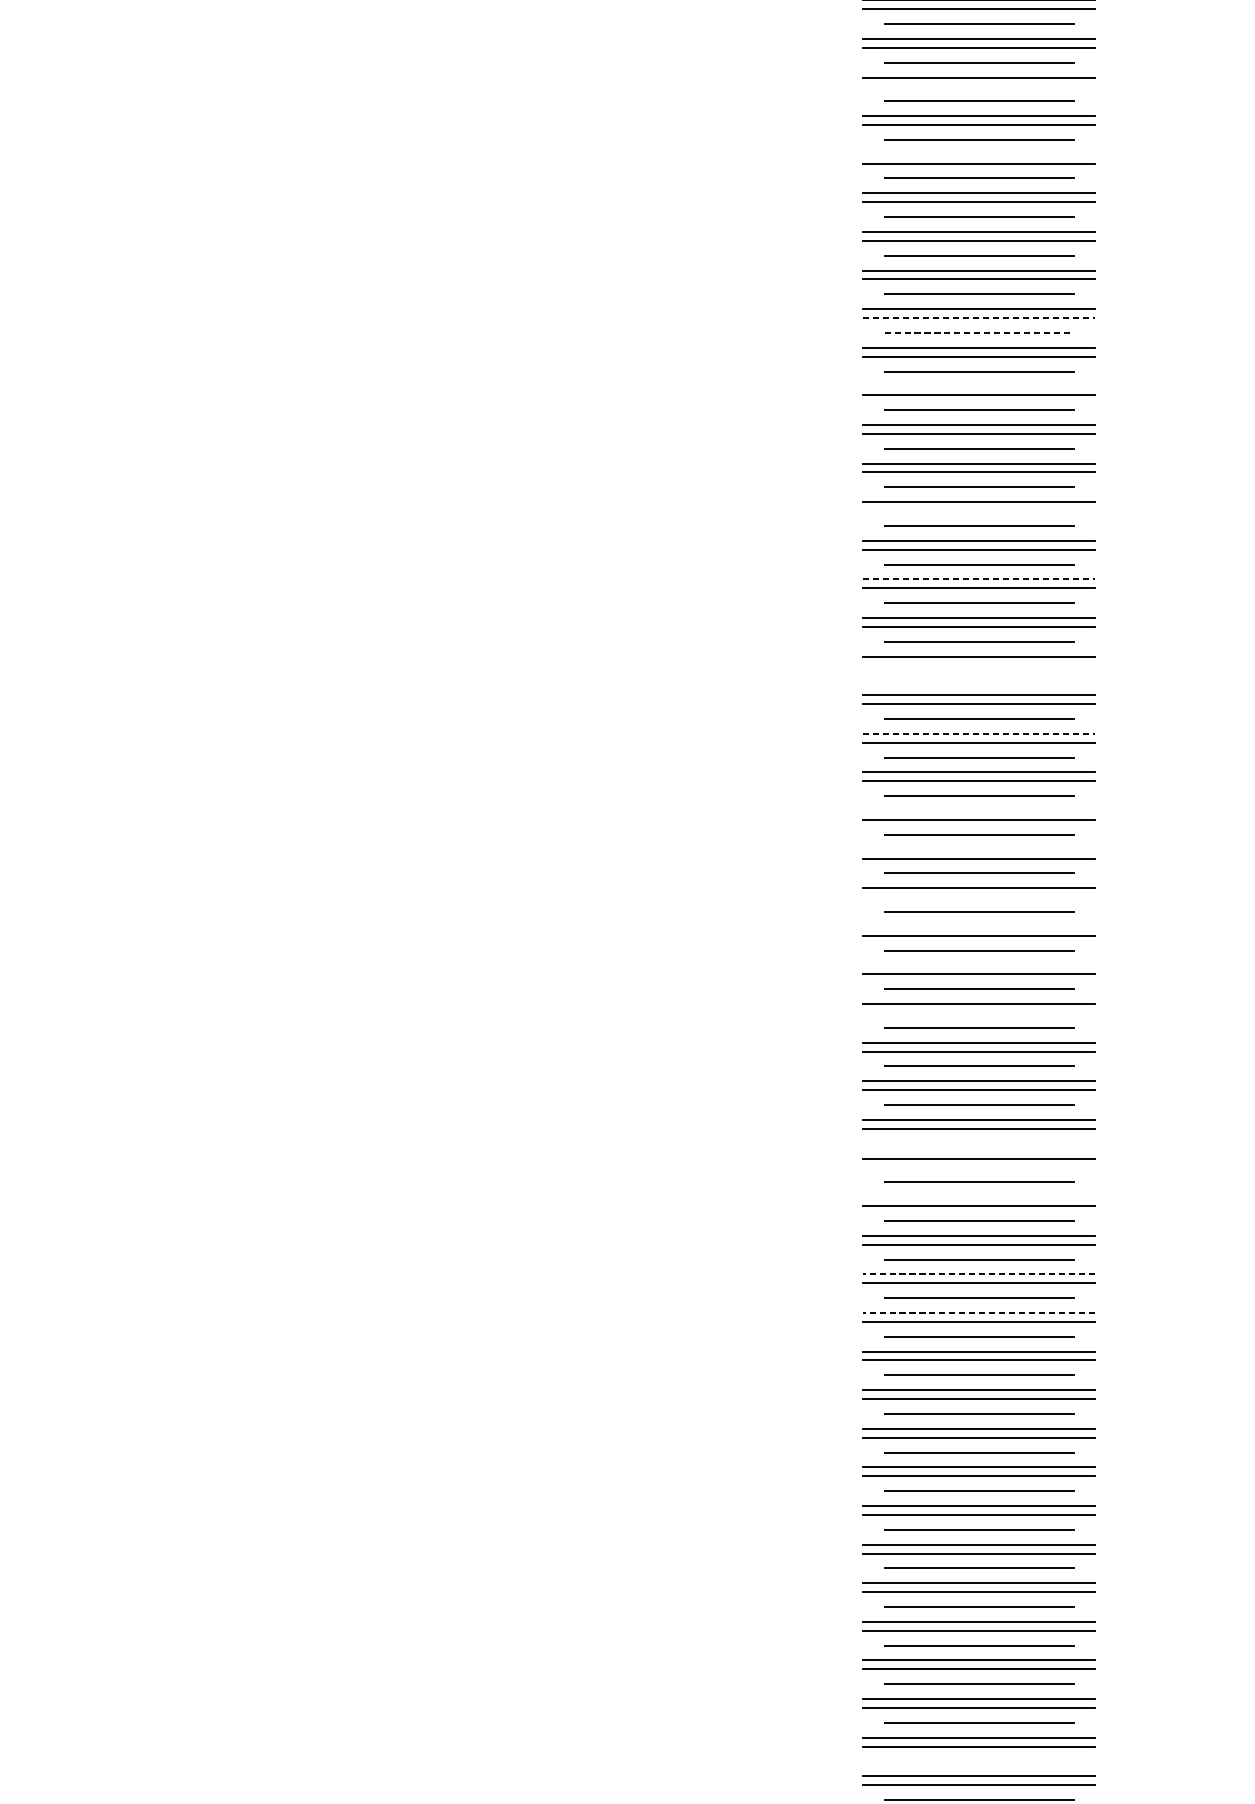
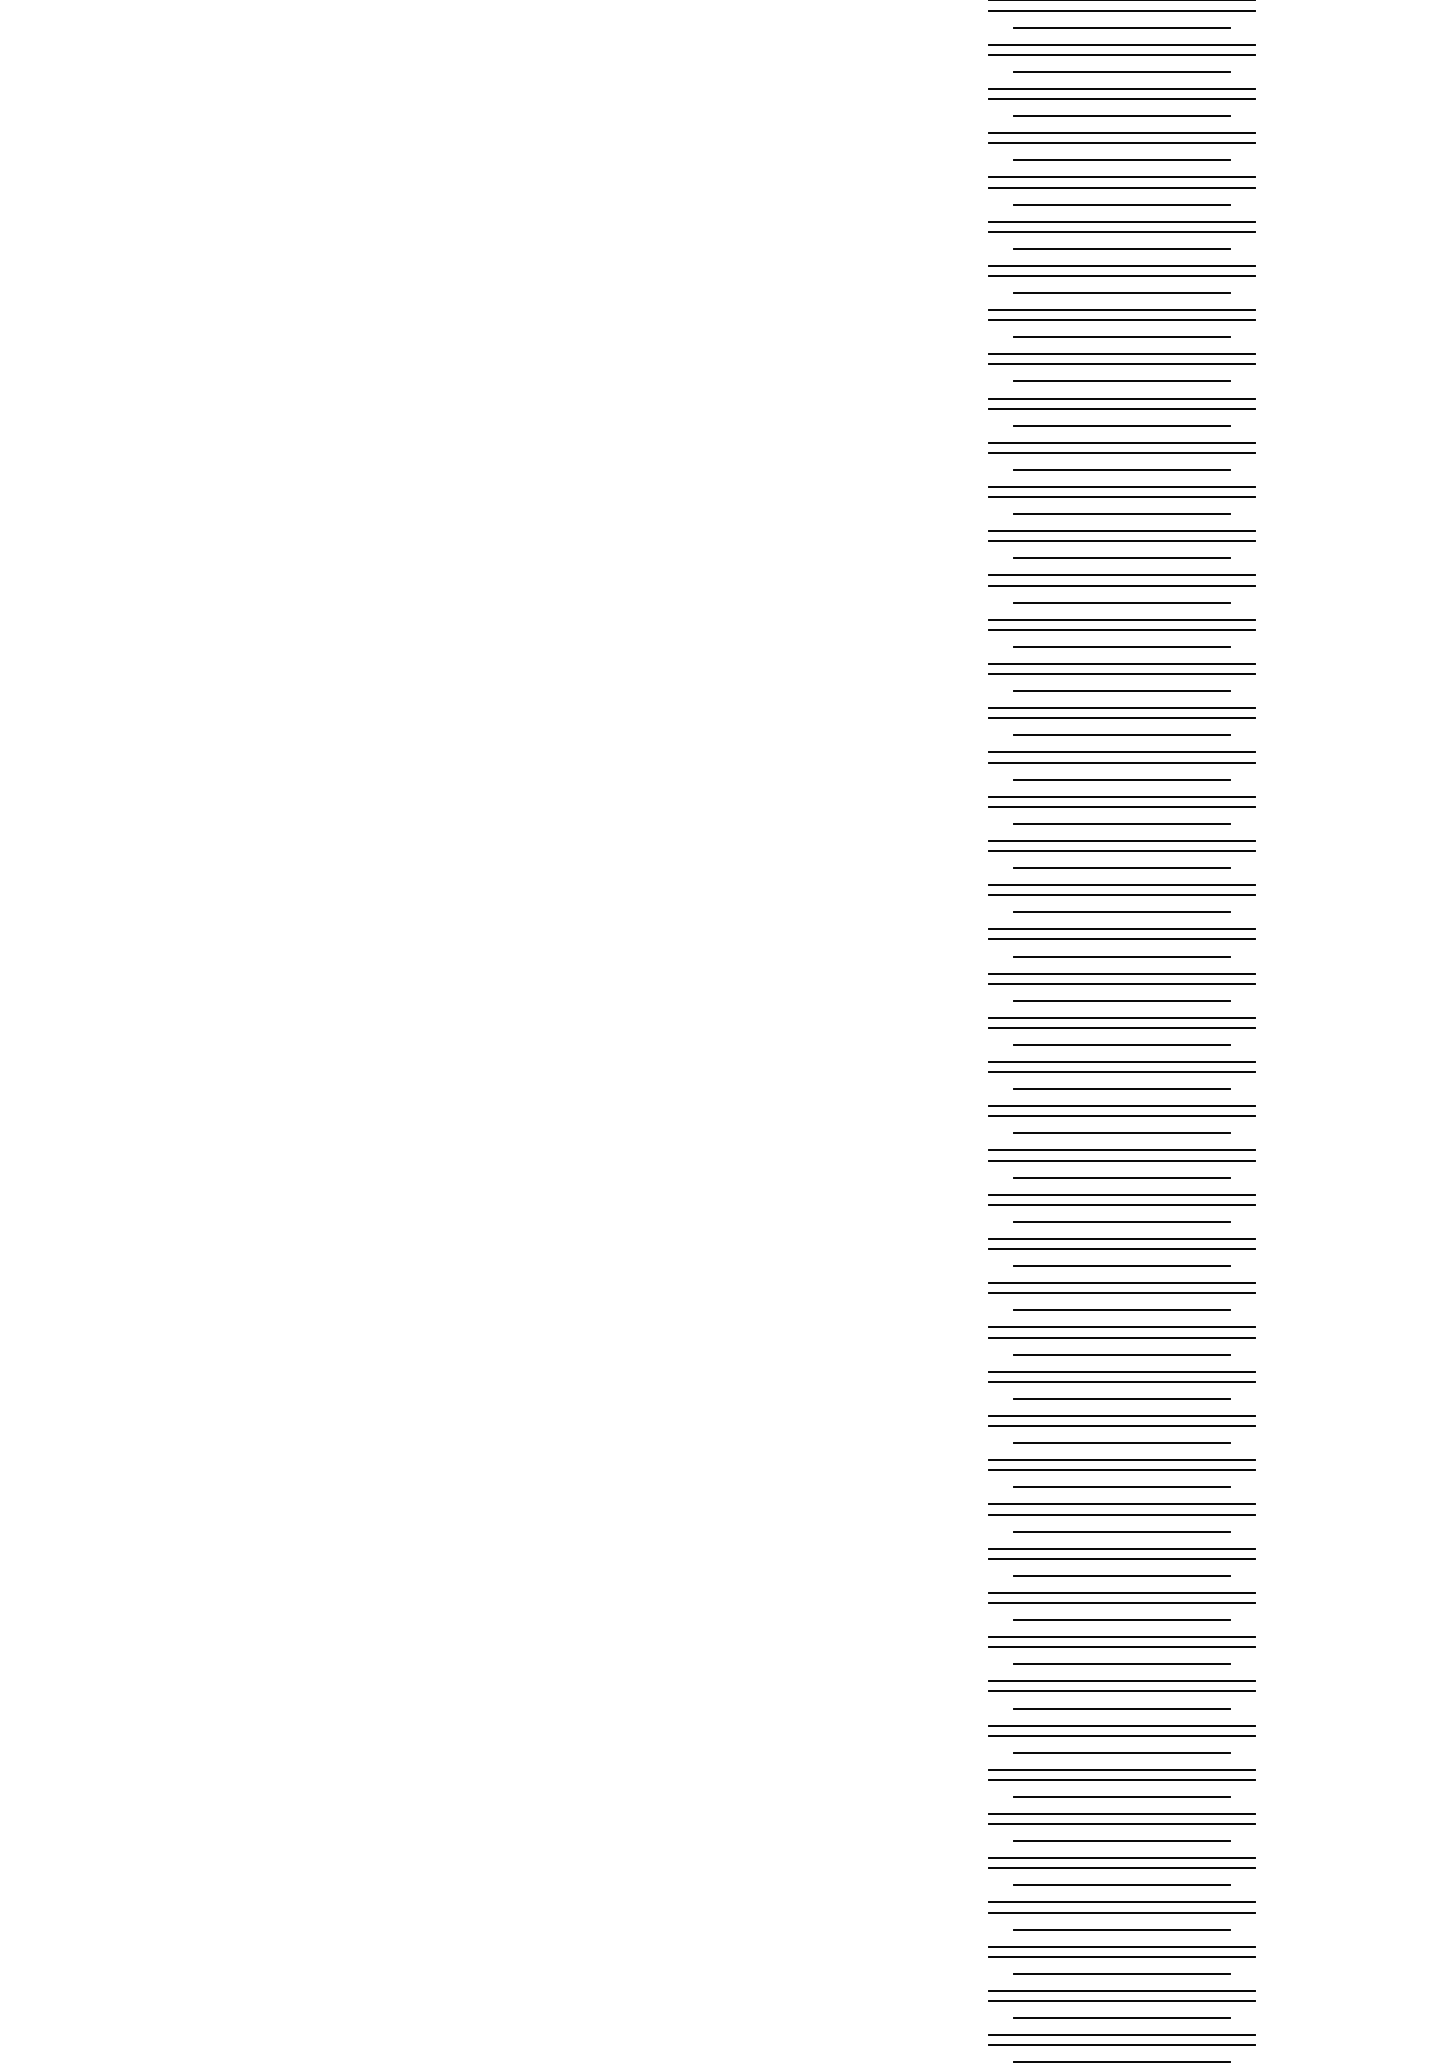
line: (978, 86) -> (1121, 99), added
line: (978, 154) -> (1121, 177), added
line: (978, 318) -> (1121, 364), dashed -> solid
line: (979, 332) -> (1122, 381), dashed -> solid
line: (978, 386) -> (1121, 442), added
line: (978, 510) -> (1121, 585), added
line: (978, 579) -> (1121, 663), dashed -> solid
line: (978, 665) -> (1121, 762), added
line: (978, 680) -> (1121, 779), added
line: (978, 733) -> (1121, 840), dashed -> solid
line: (978, 811) -> (1121, 929), added
line: (978, 849) -> (1121, 973), added
line: (978, 896) -> (1121, 1027), added
line: (978, 927) -> (1121, 1062), added
line: (978, 965) -> (1121, 1106), added
line: (978, 1012) -> (1121, 1160), added
line: (978, 1143) -> (1121, 1310), added
line: (978, 1167) -> (1121, 1337), added
line: (978, 1197) -> (1121, 1371), added
line: (978, 1274) -> (1121, 1460), dashed -> solid
line: (978, 1313) -> (1121, 1504), dashed -> solid
line: (978, 1760) -> (1121, 2017), added

